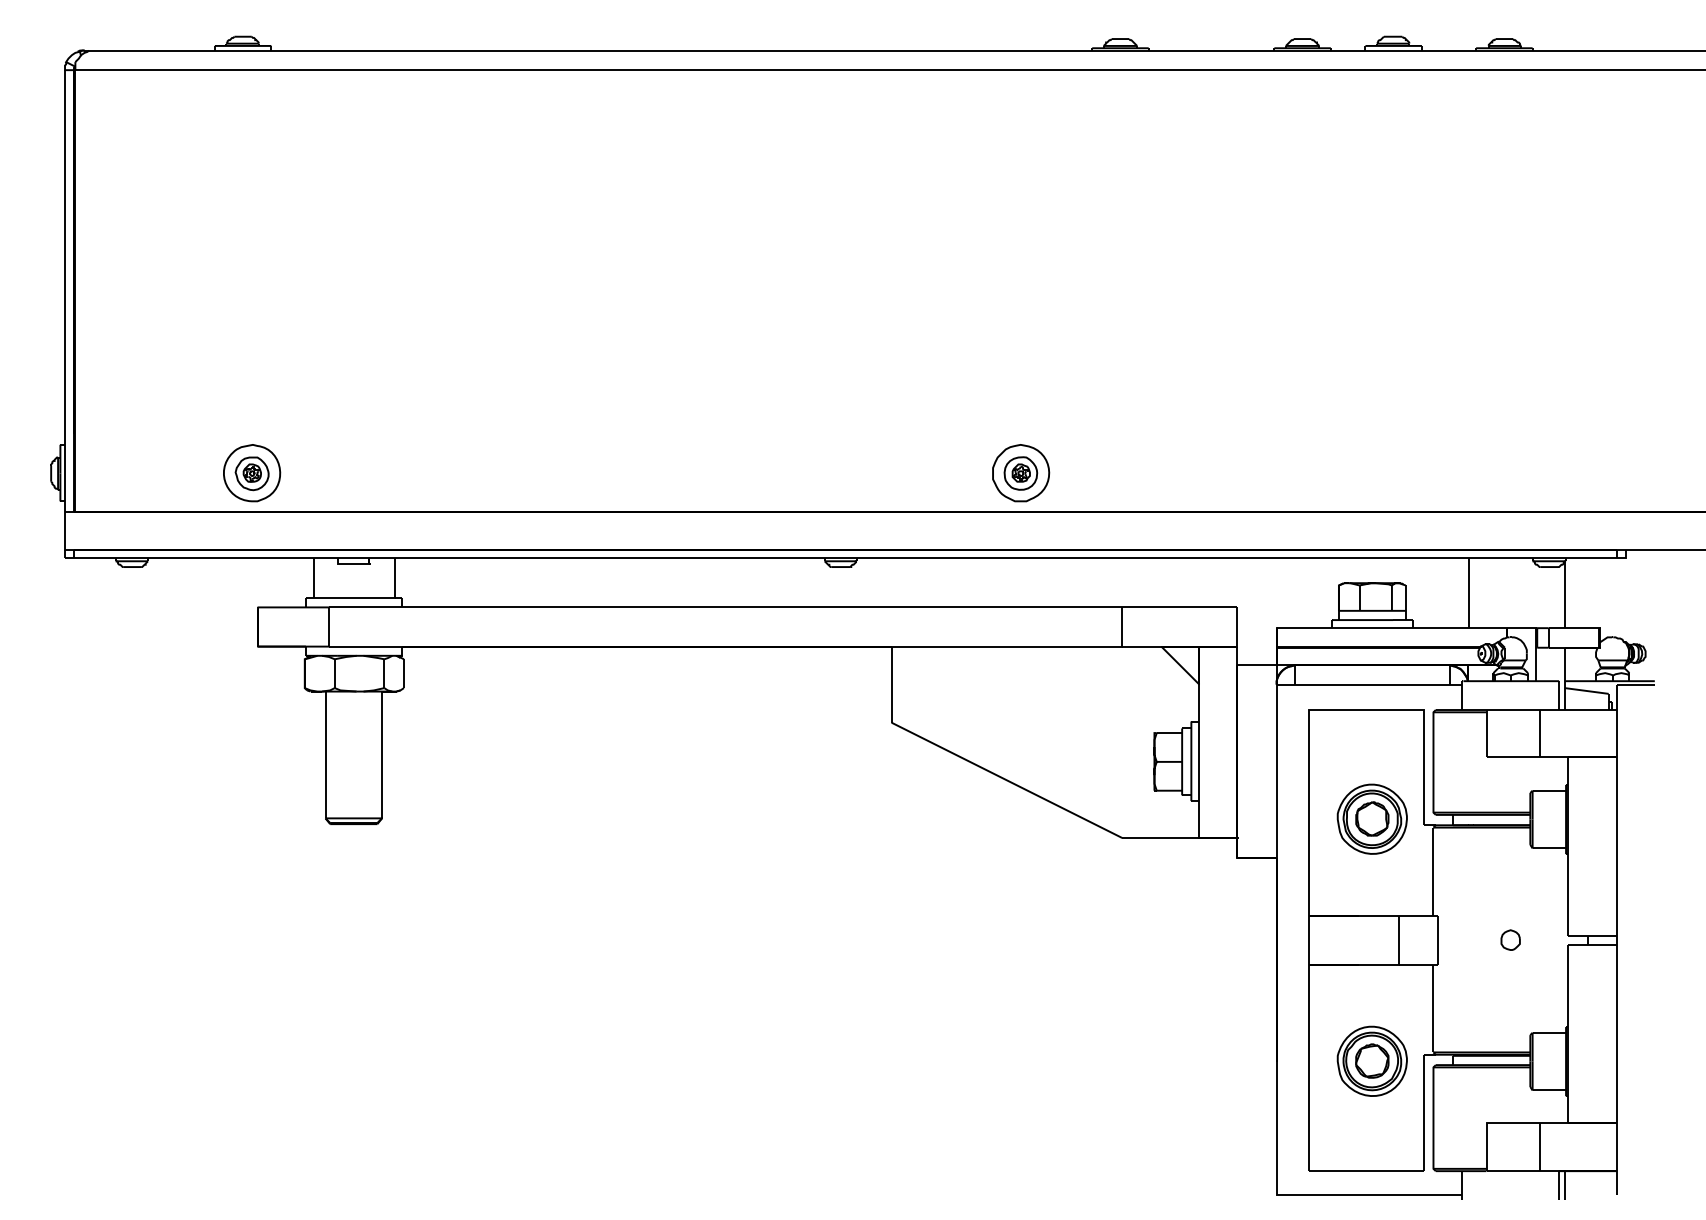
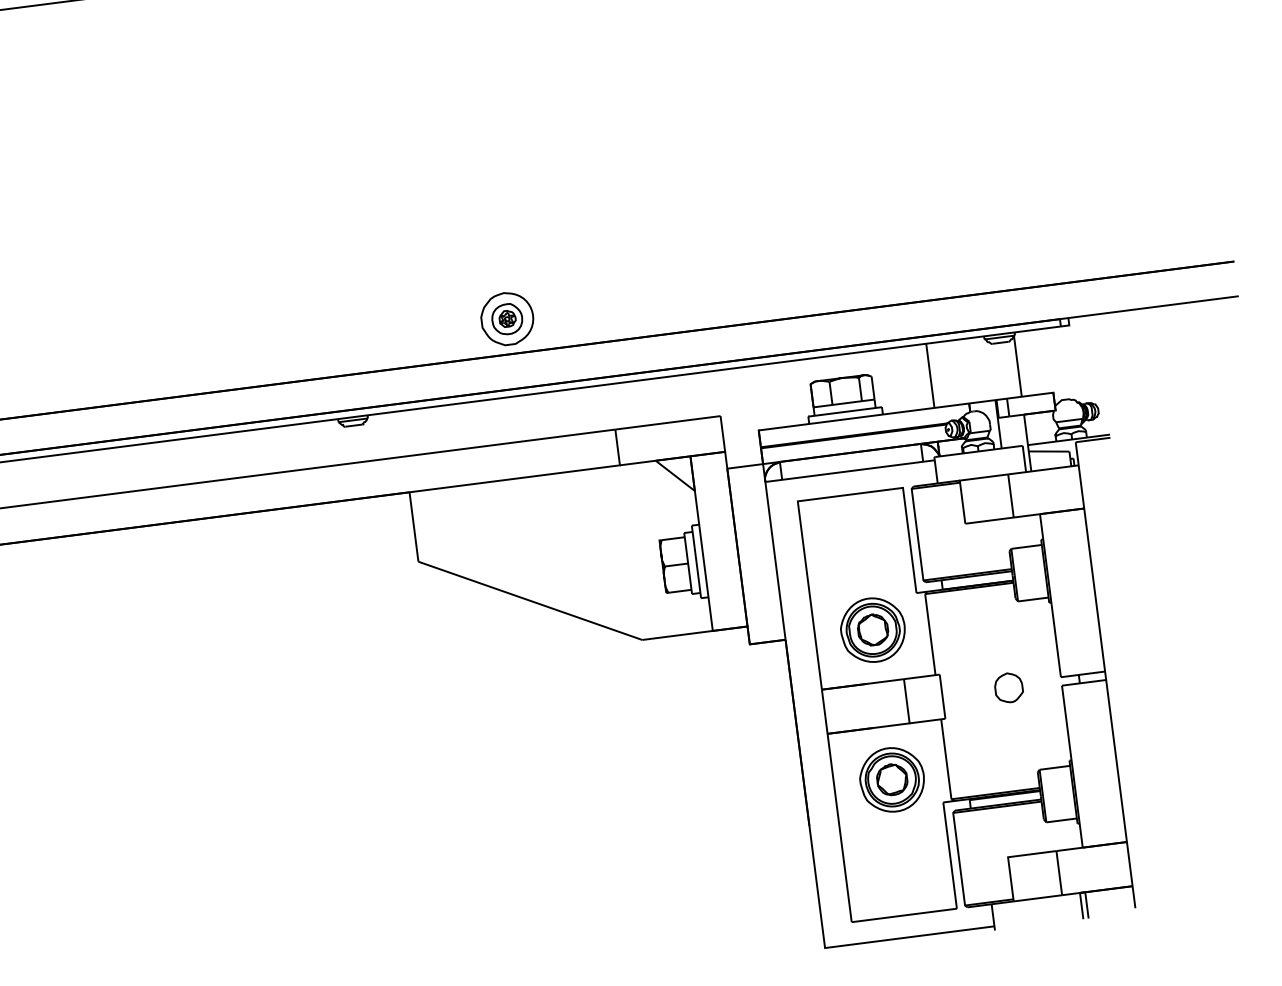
part: (1371, 818) -> (872, 629), moved
part: (1510, 939) -> (1008, 687), size x1.6
part: (1371, 1060) -> (891, 779), moved

